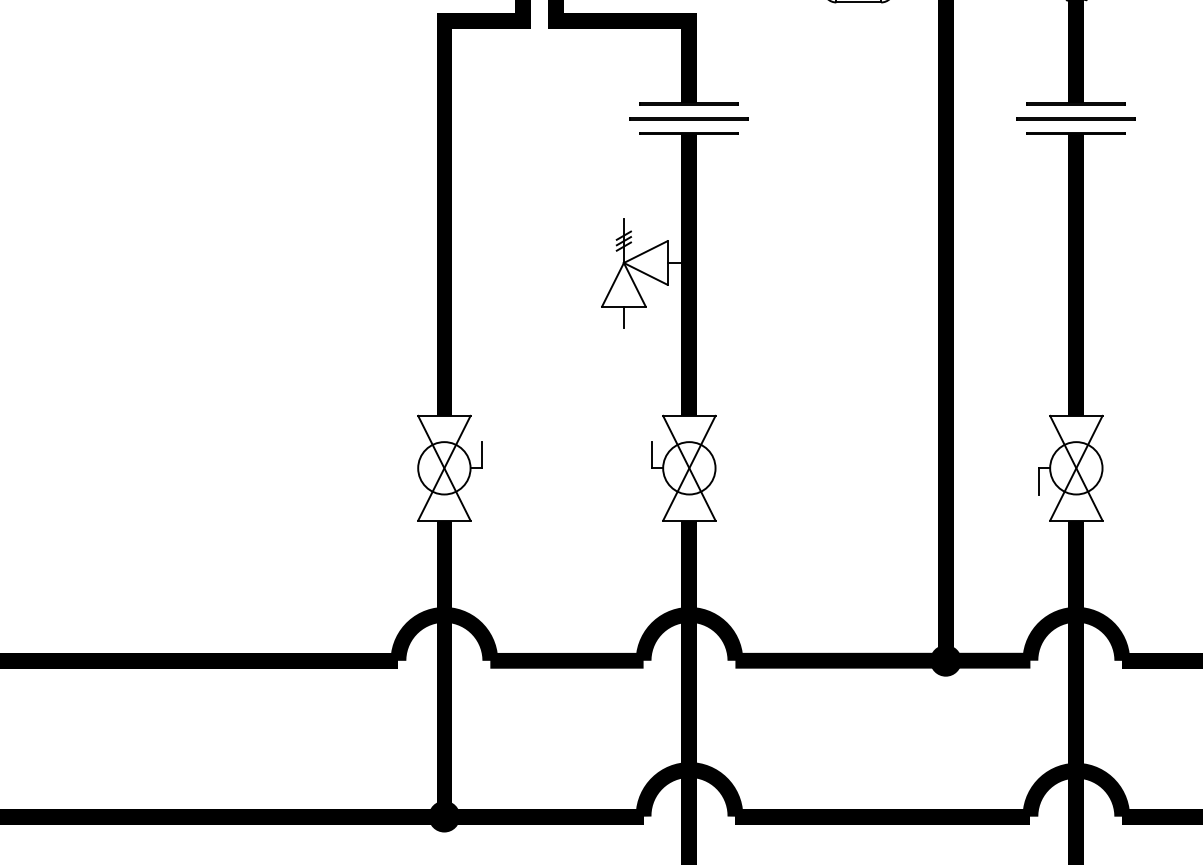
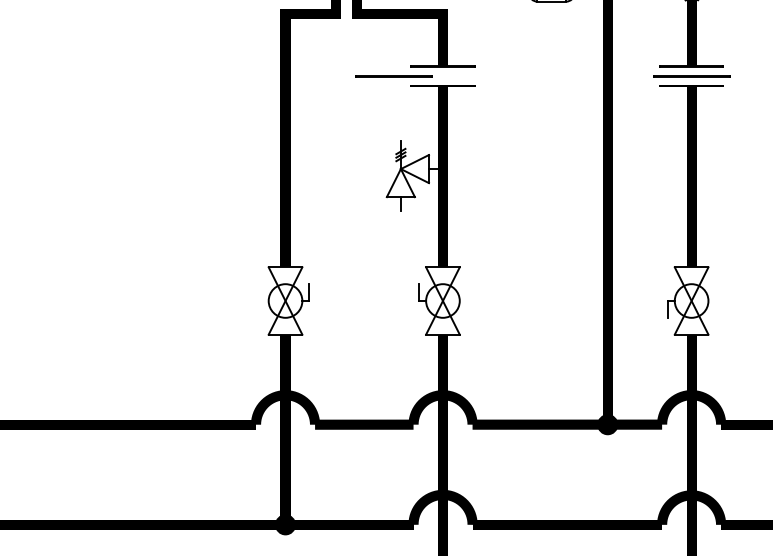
line: (688, 118) -> (393, 76), moved

